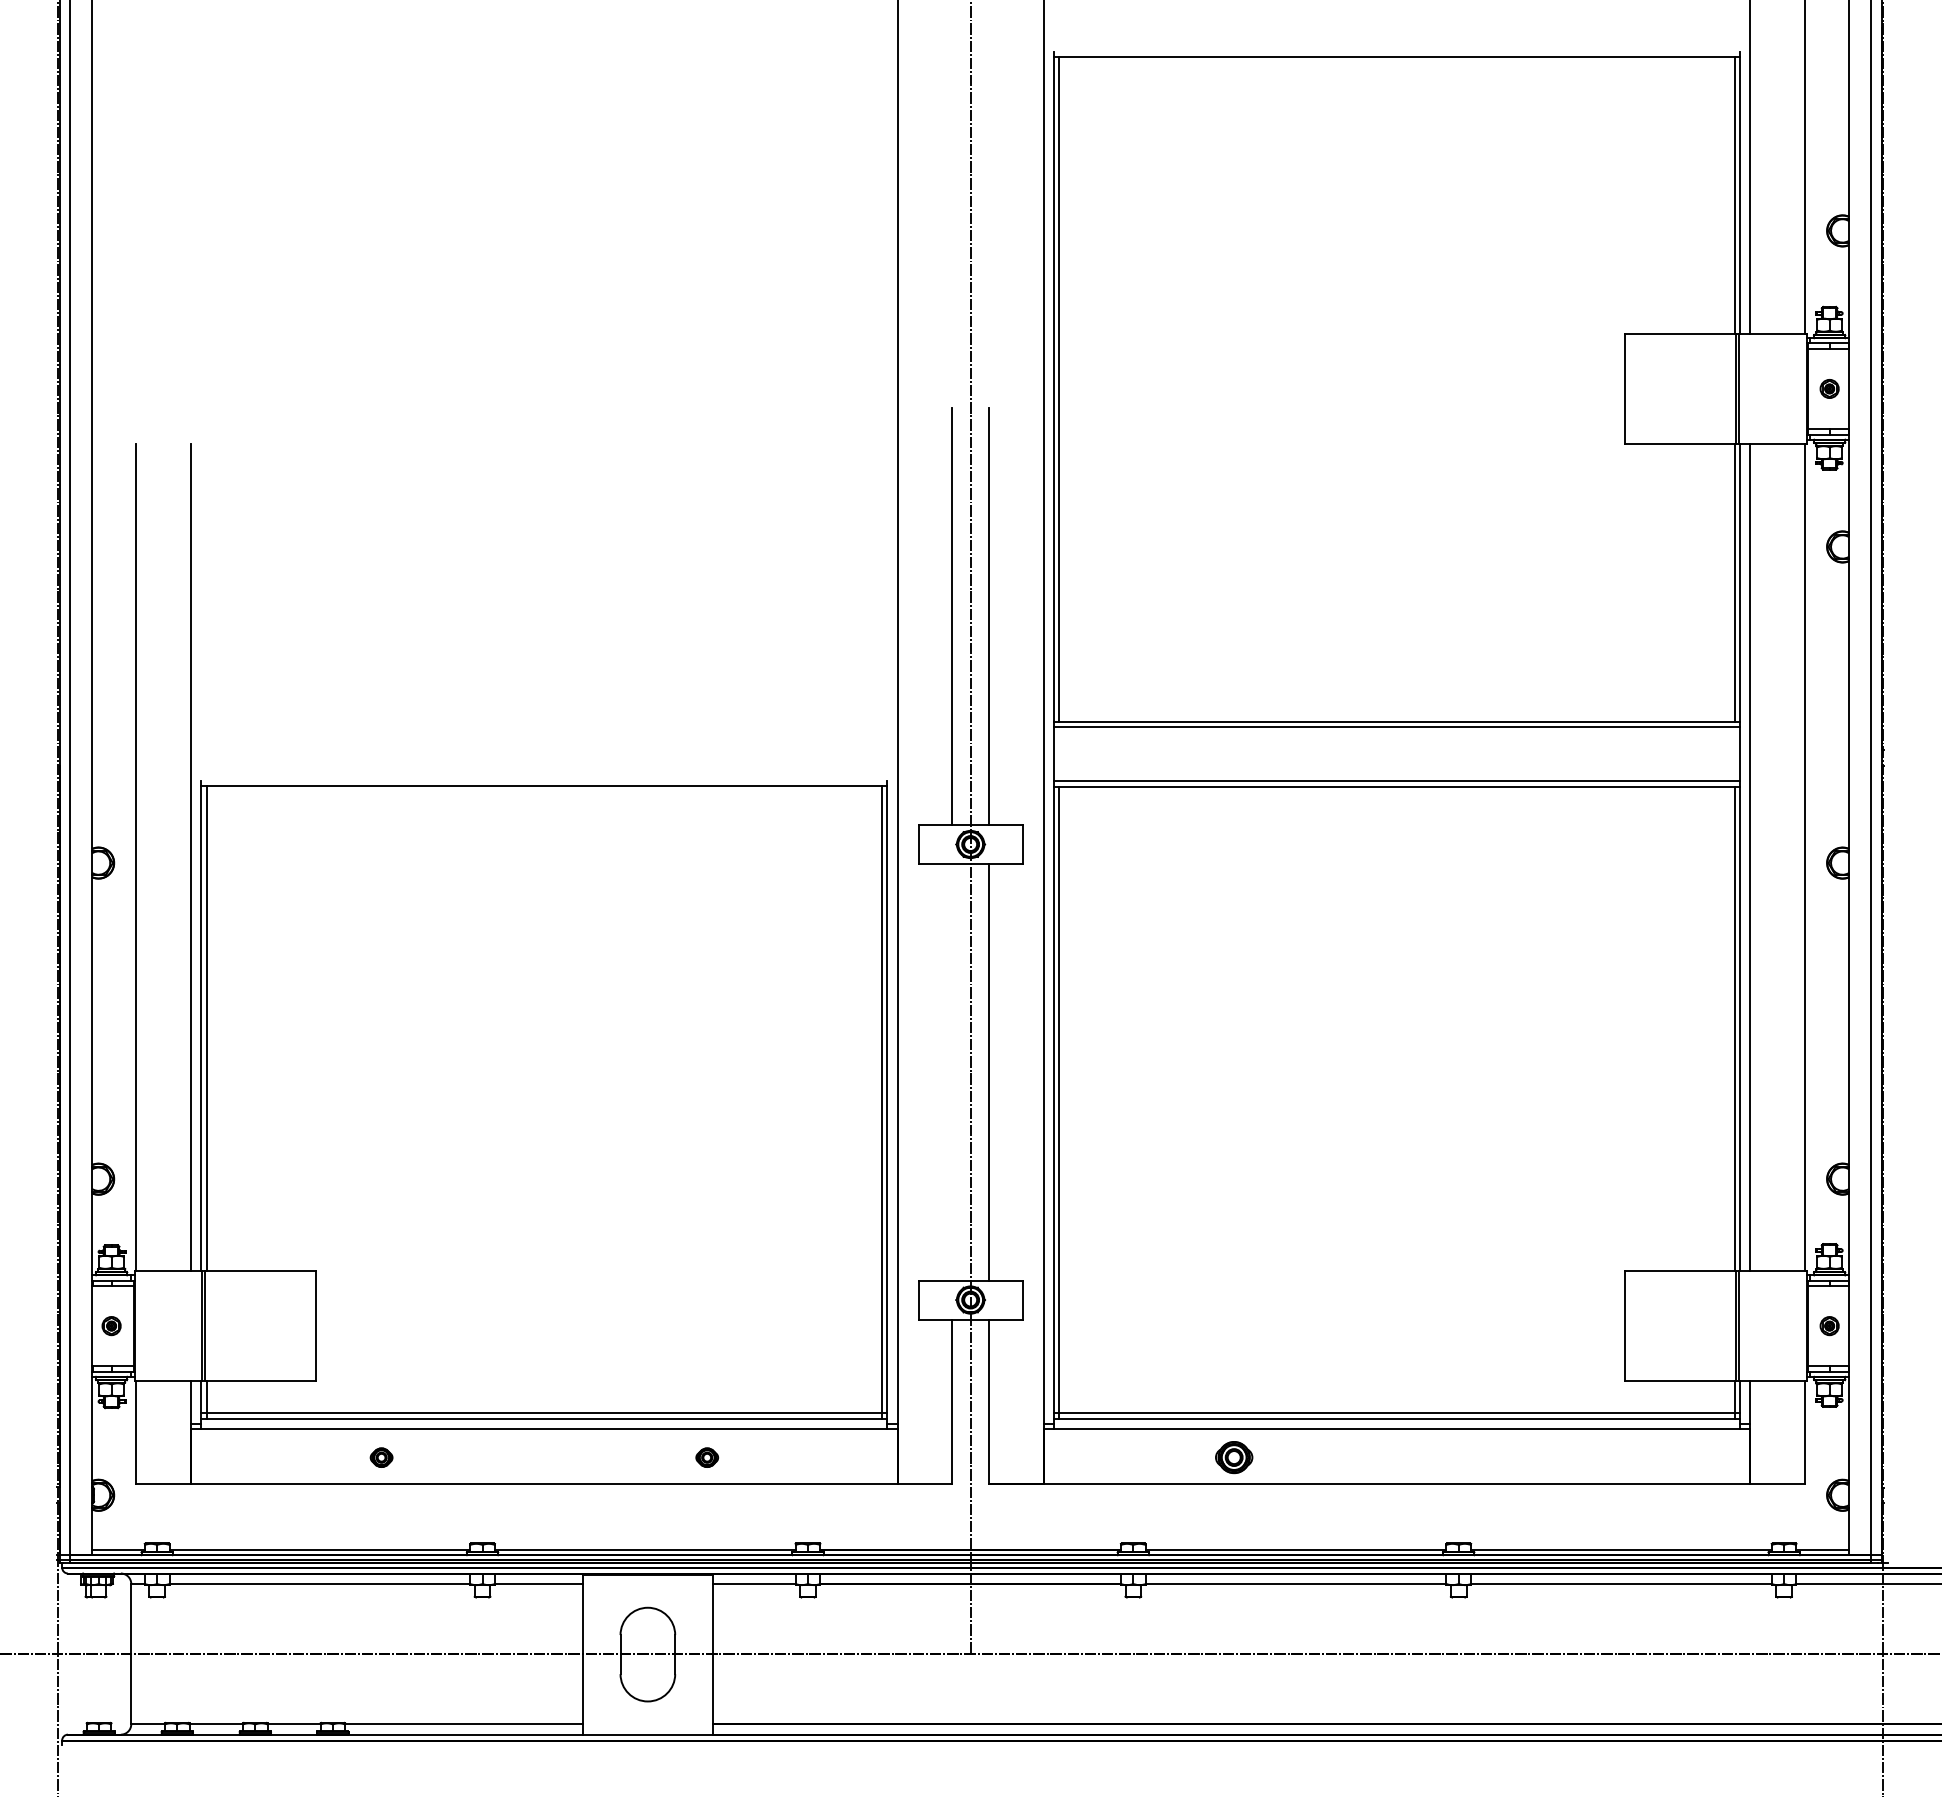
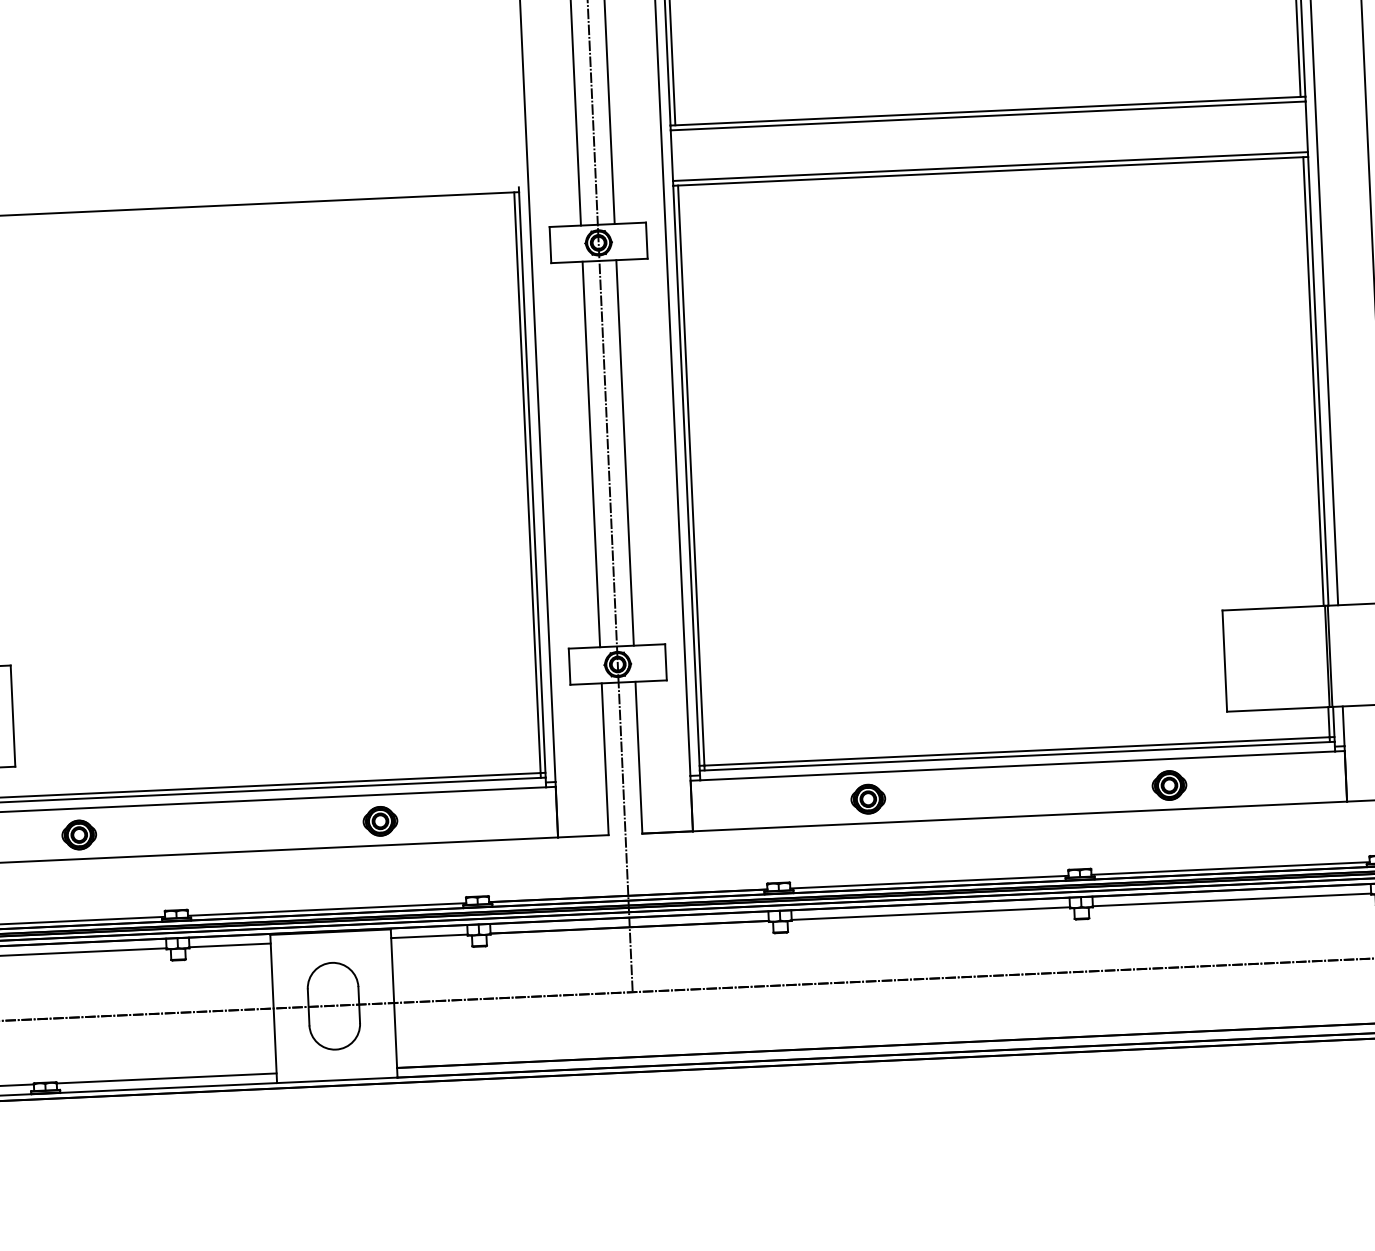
line: (952, 1072) -> (591, 454), added
part: (381, 1457) -> (79, 835), size x1.67
part: (707, 1457) -> (380, 821), size x1.67
part: (1559, 1457) -> (1169, 785), added

